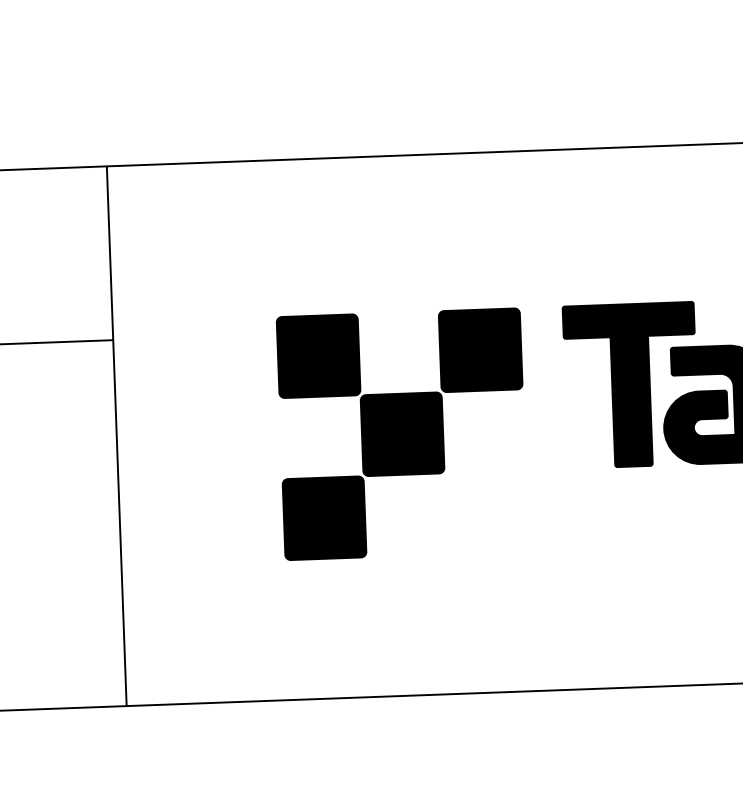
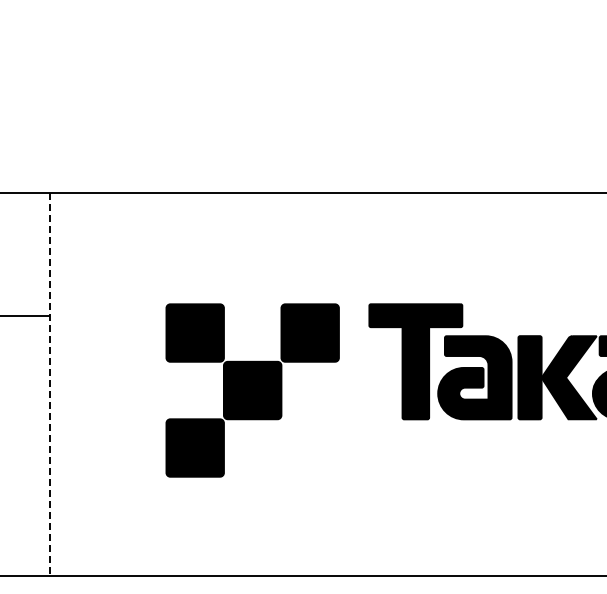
line: (117, 437) -> (50, 385), solid -> dashed

